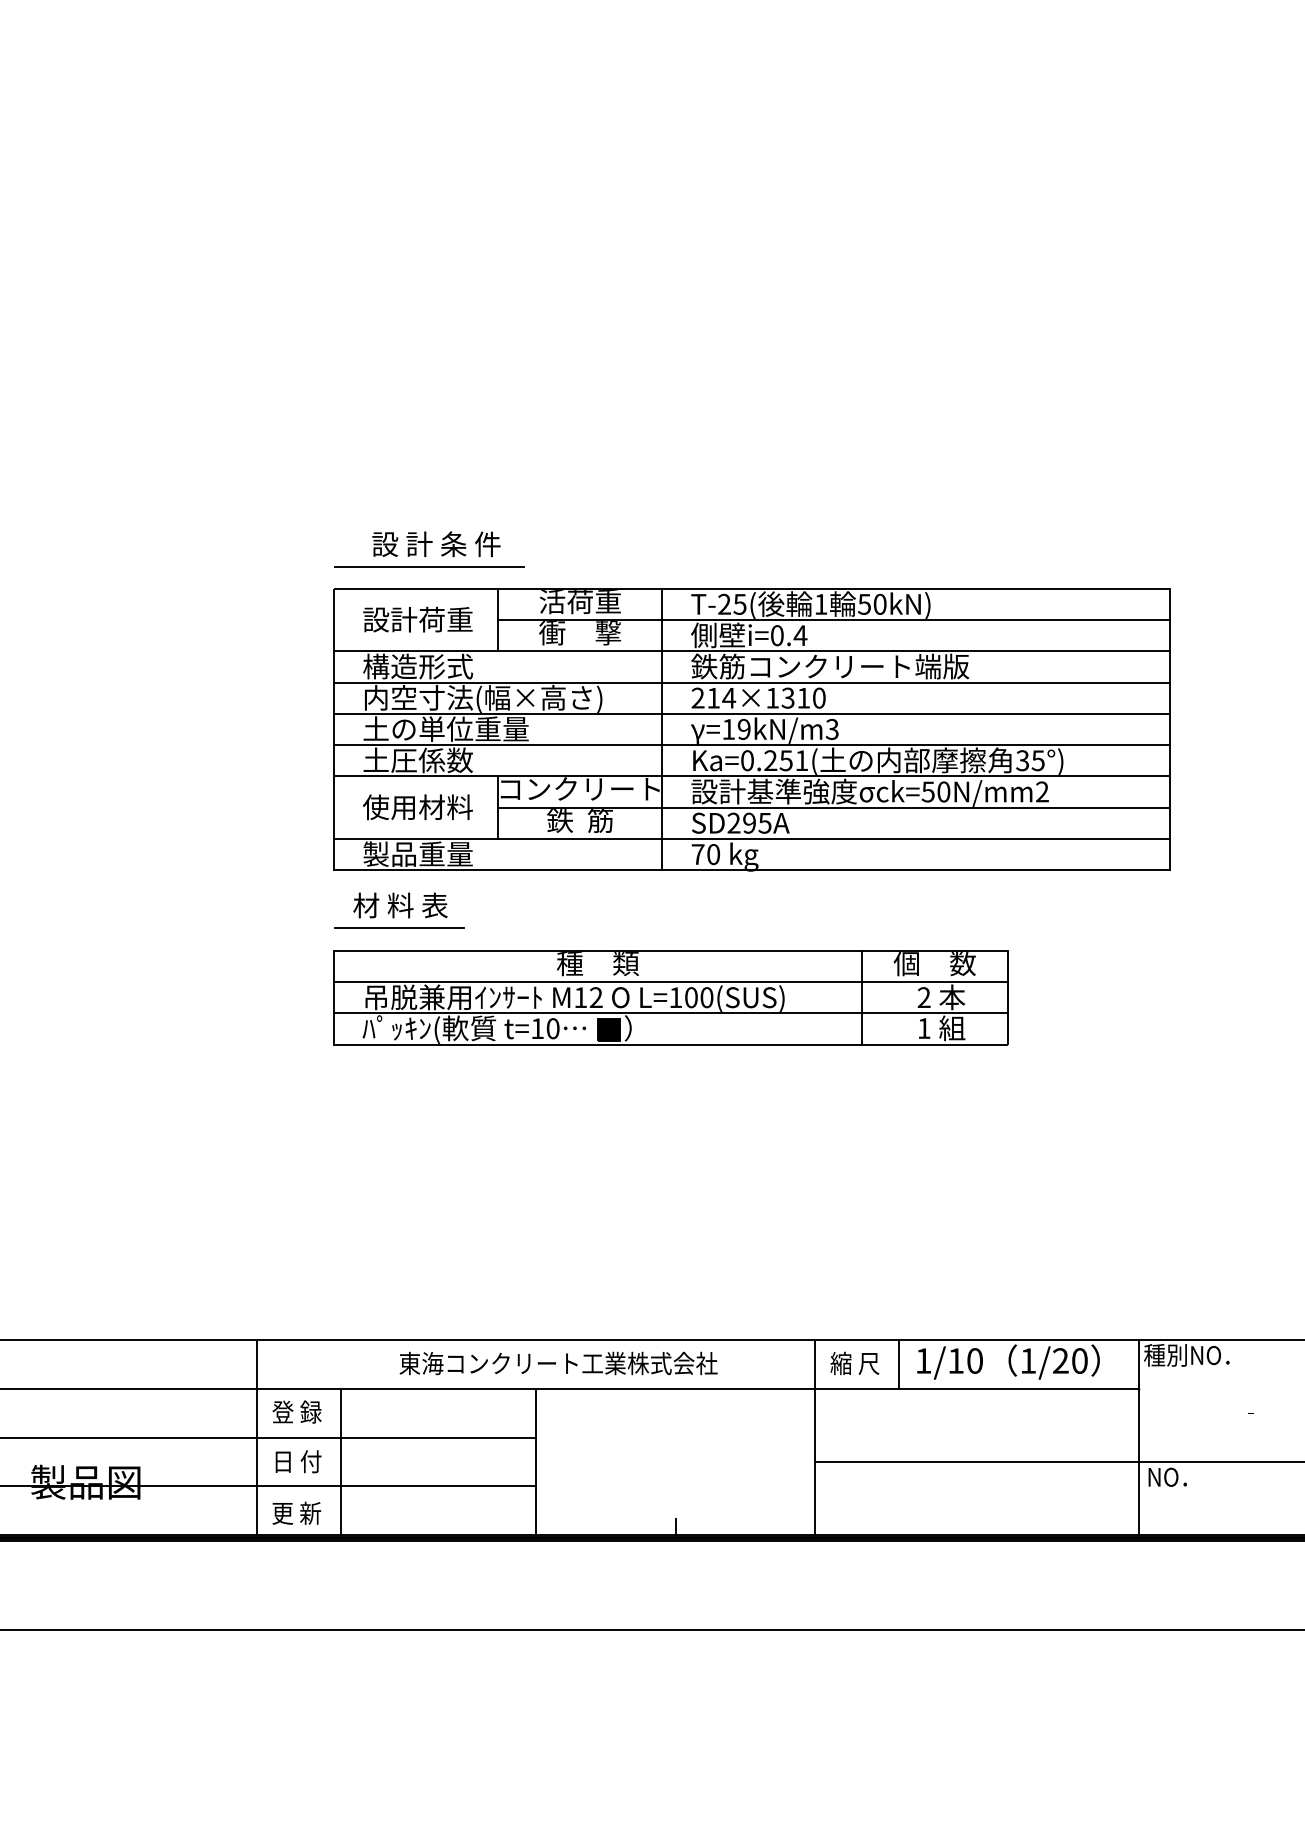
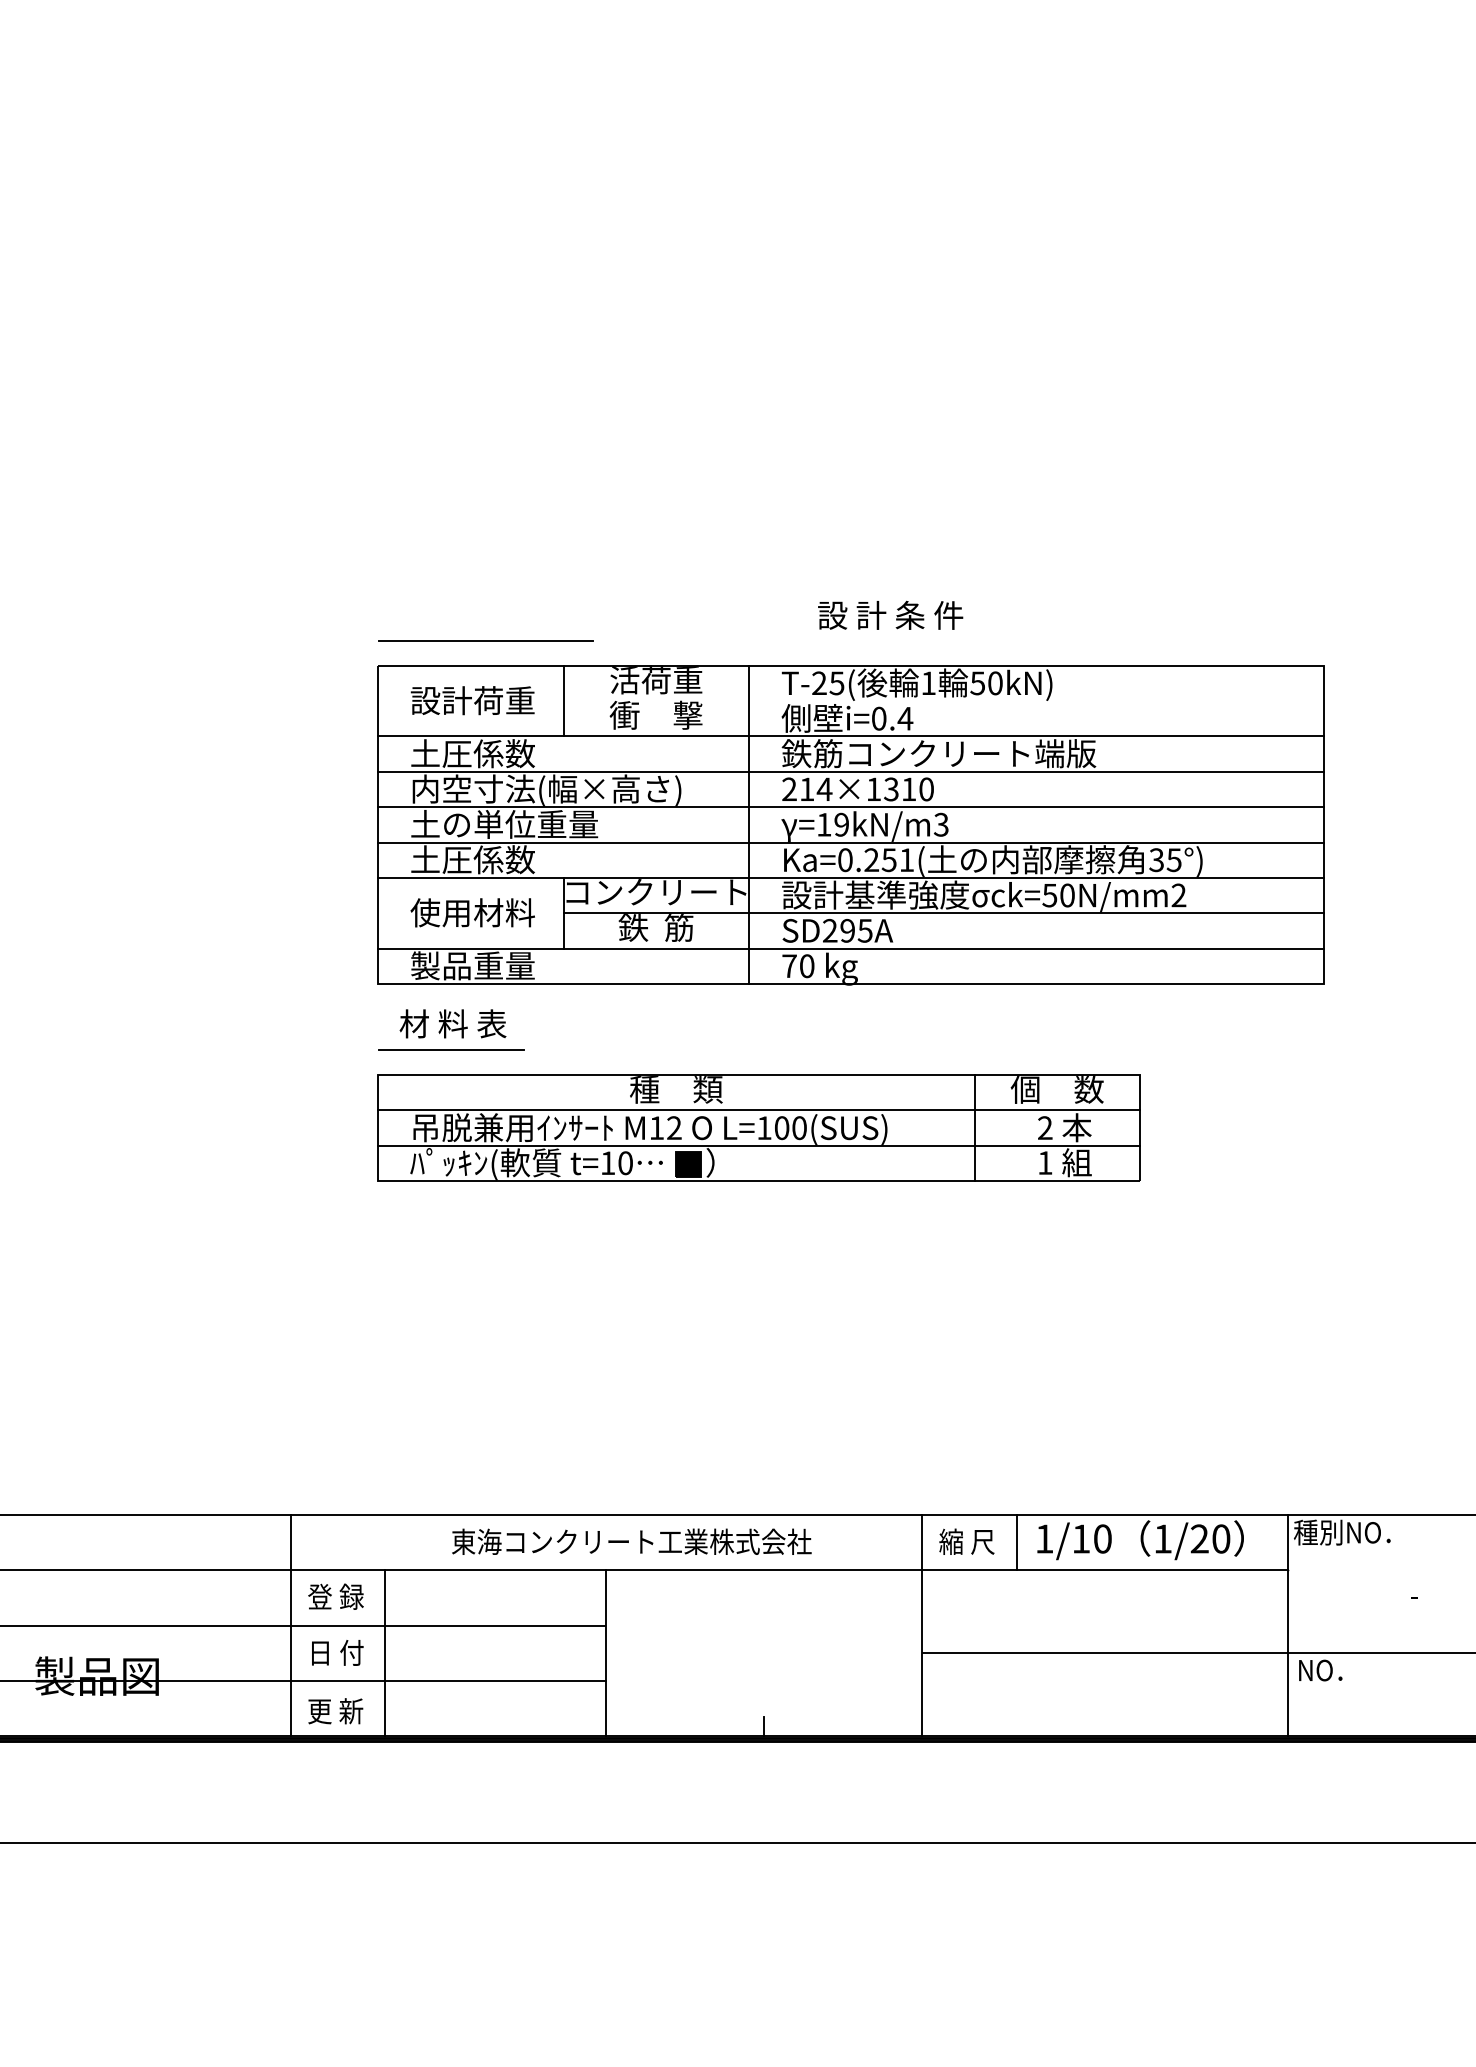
text: (436, 544) -> (890, 615), moved
line: (834, 620) -> (943, 701), removed
text: (418, 666) -> (473, 753), 構造形式 -> 土圧係数

